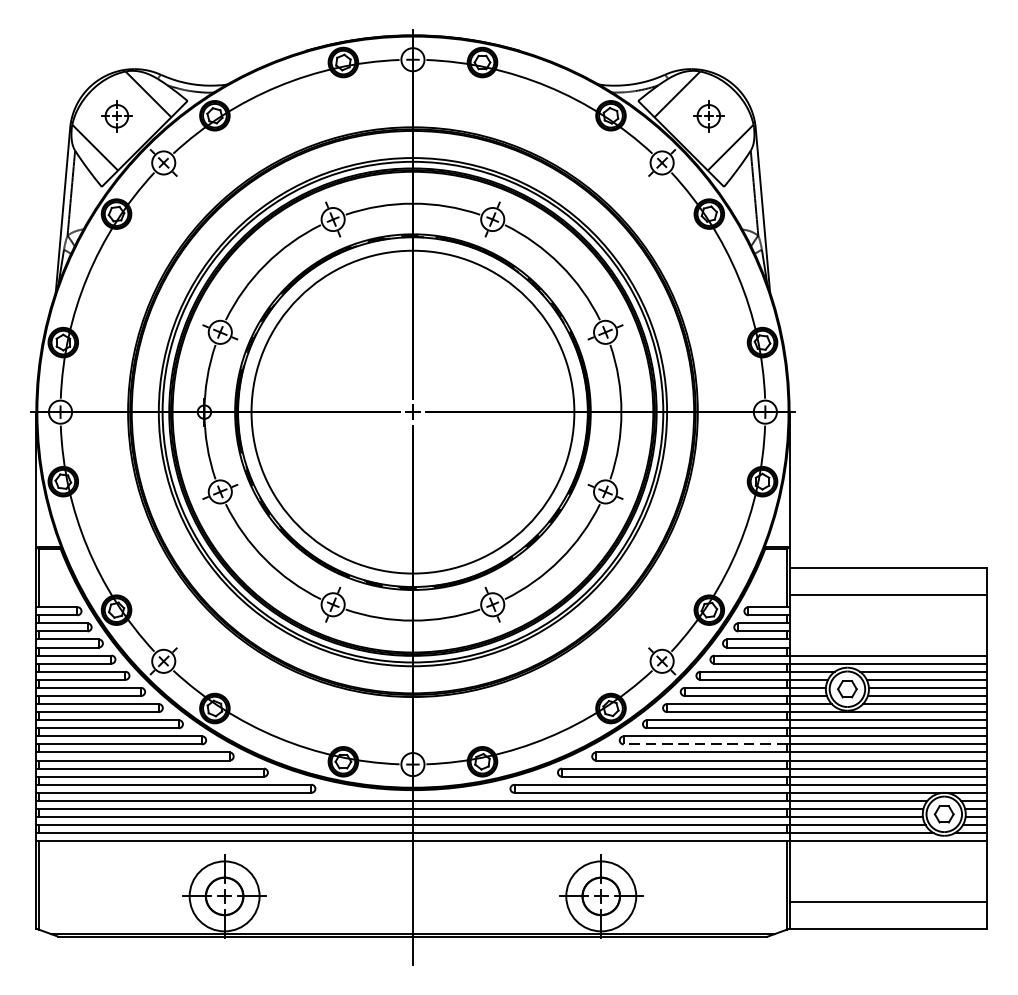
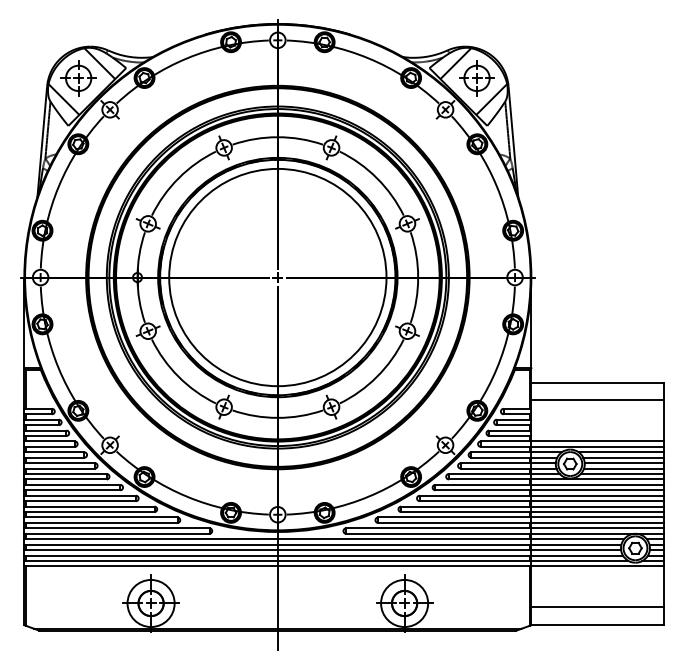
part: (116, 116) -> (78, 78), size x1.67
part: (708, 116) -> (476, 78), size x1.67
line: (705, 744) -> (474, 501), dashed -> solid

